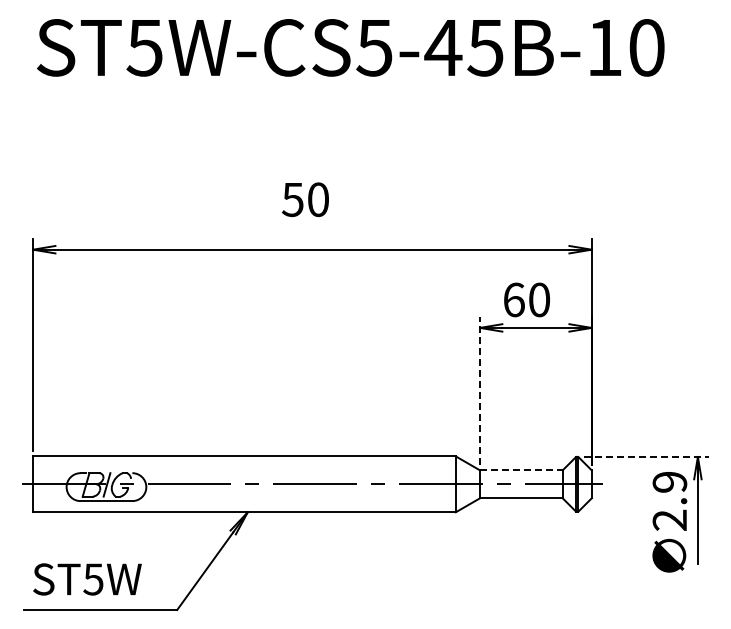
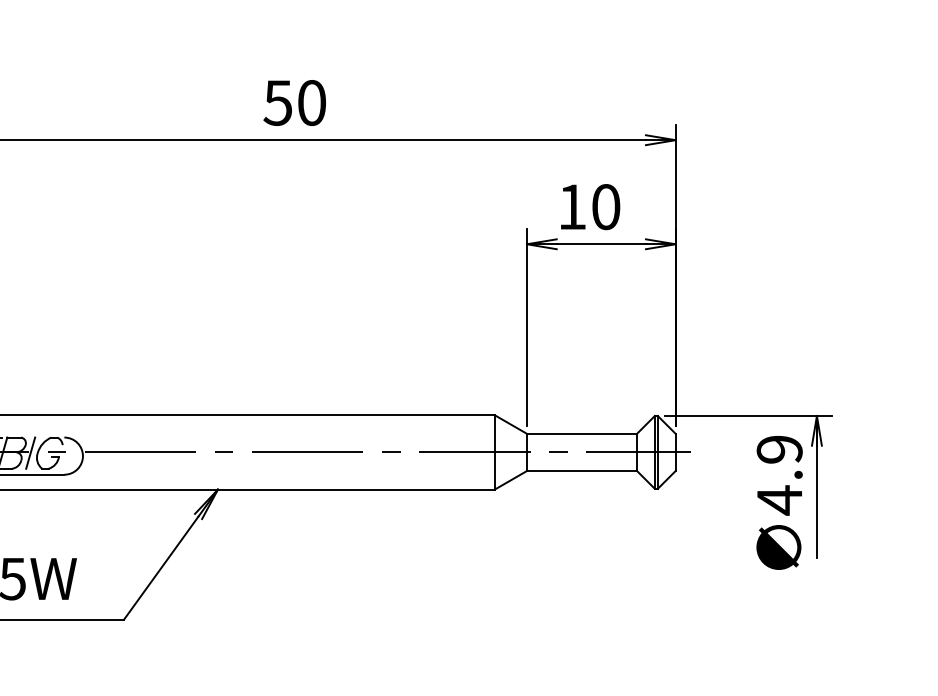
text: (305, 199) -> (294, 102), moved
text: (514, 299) -> (572, 206), 60 -> 10
line: (480, 390) -> (527, 327), dashed -> solid
line: (646, 456) -> (748, 415), dashed -> solid
line: (521, 470) -> (582, 434), dashed -> solid
text: (669, 520) -> (779, 500), 2.9 -> 4.9

